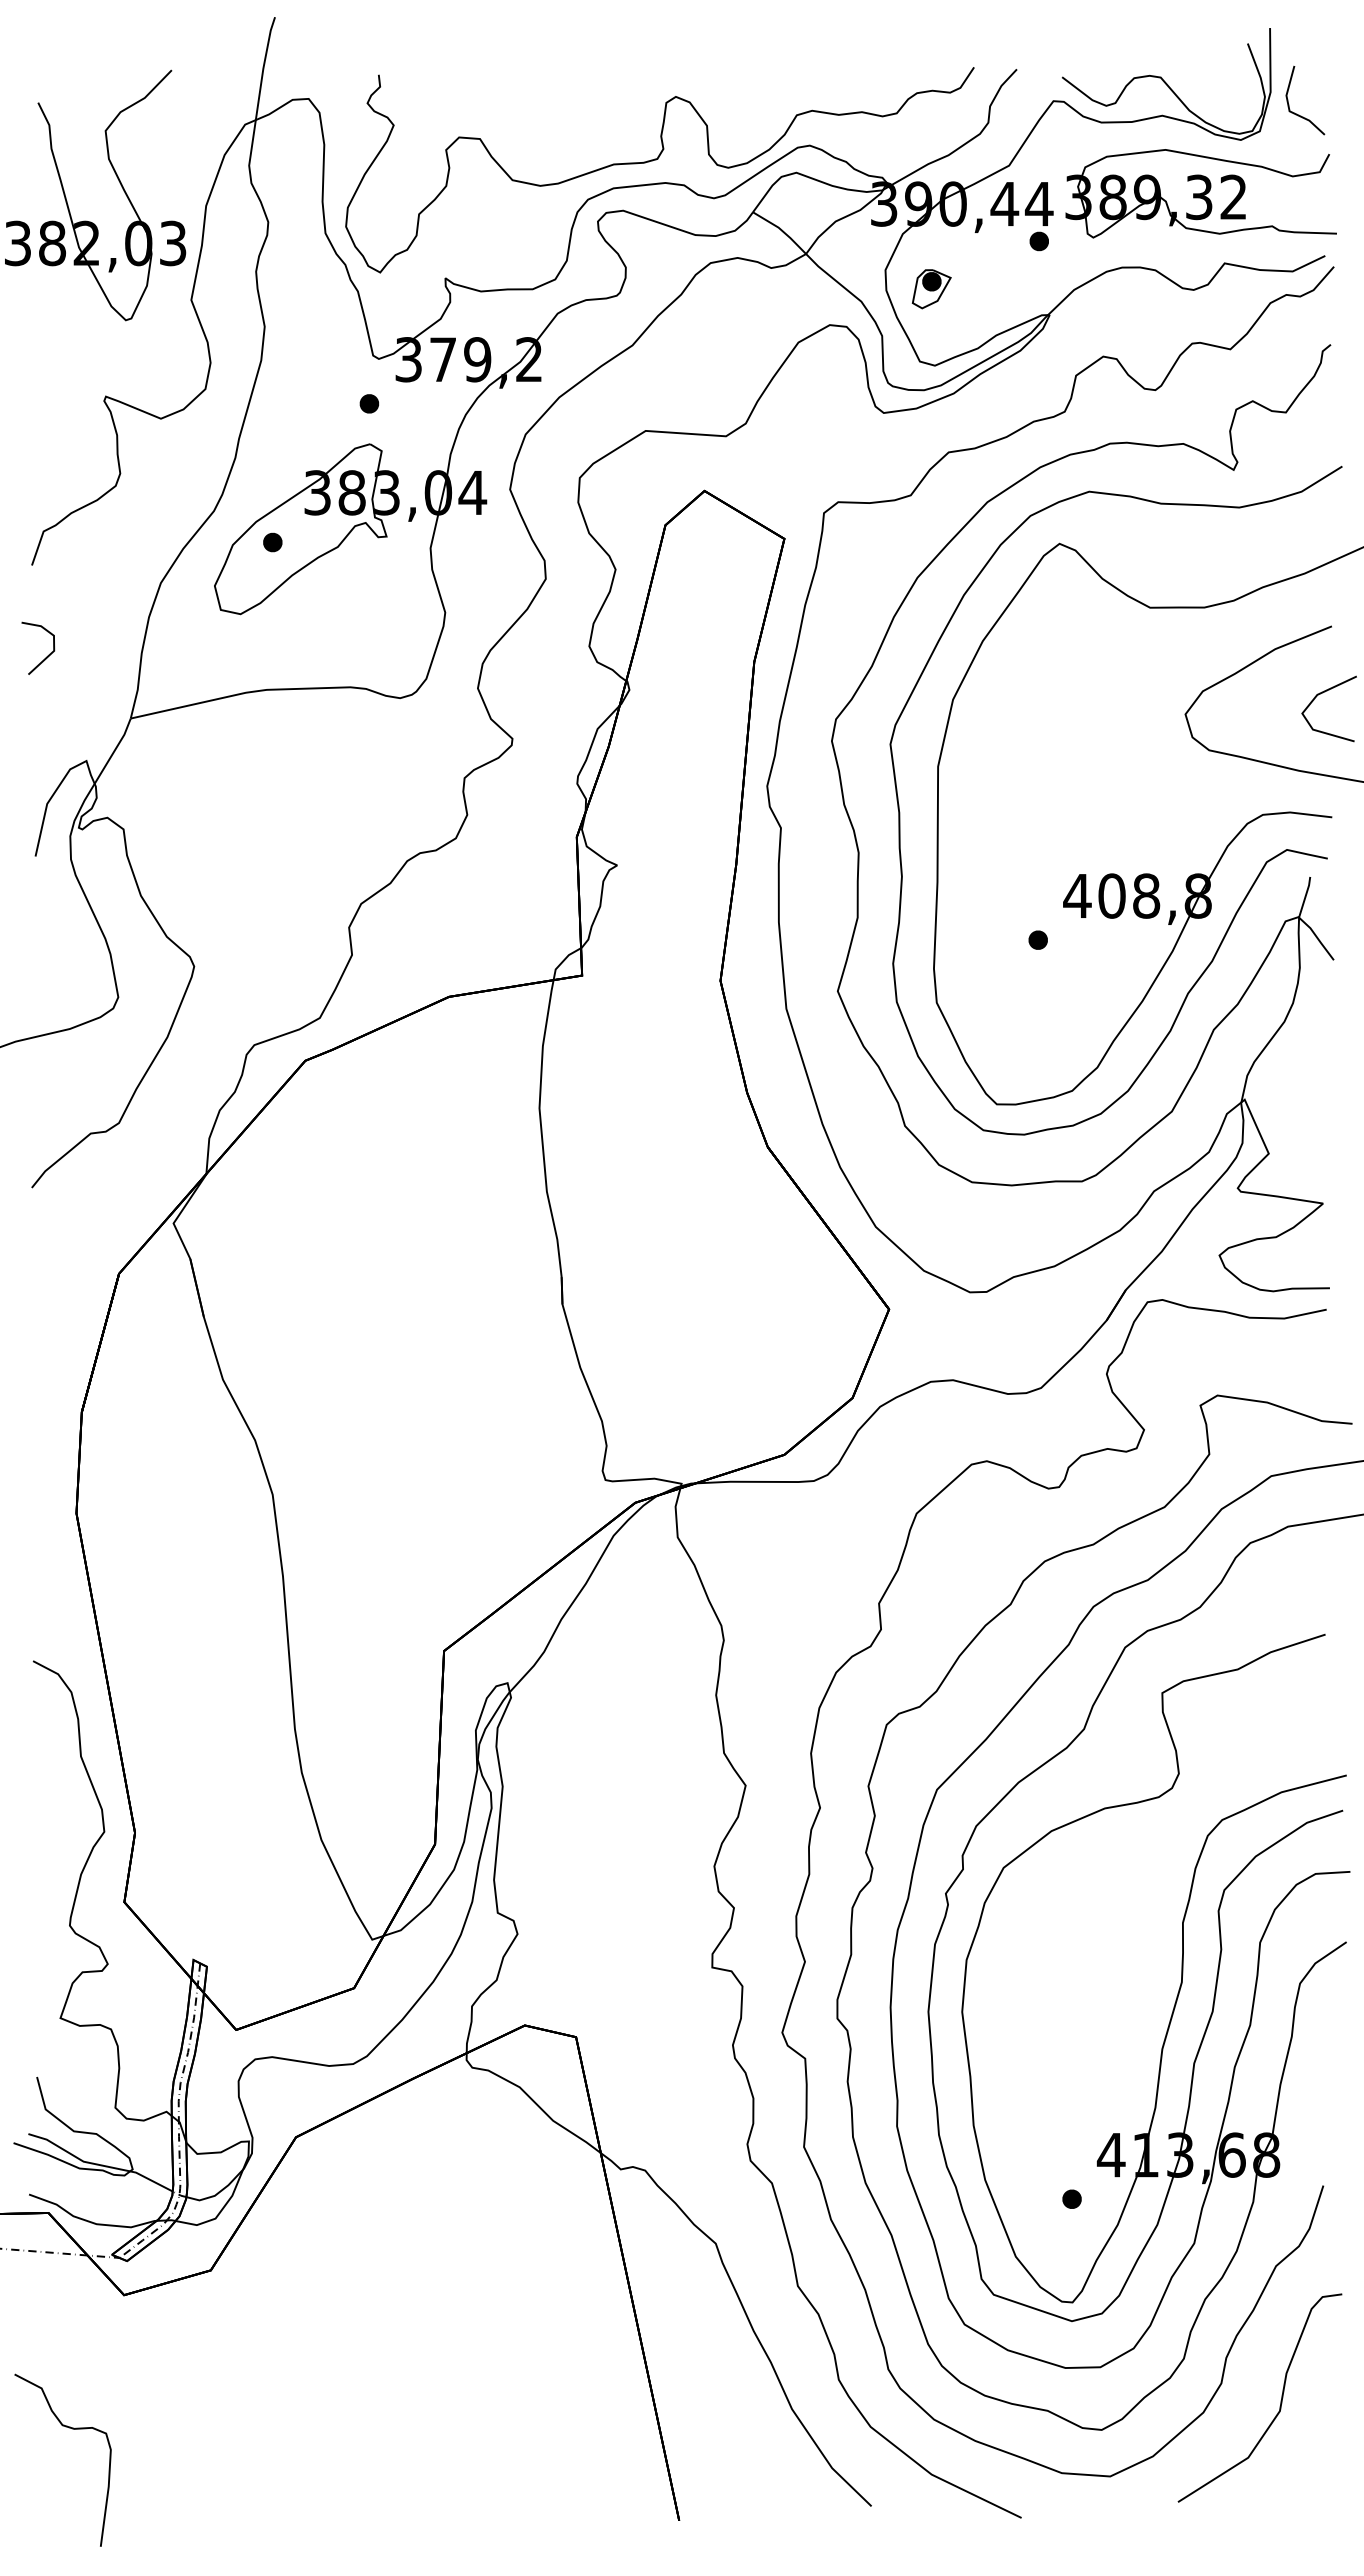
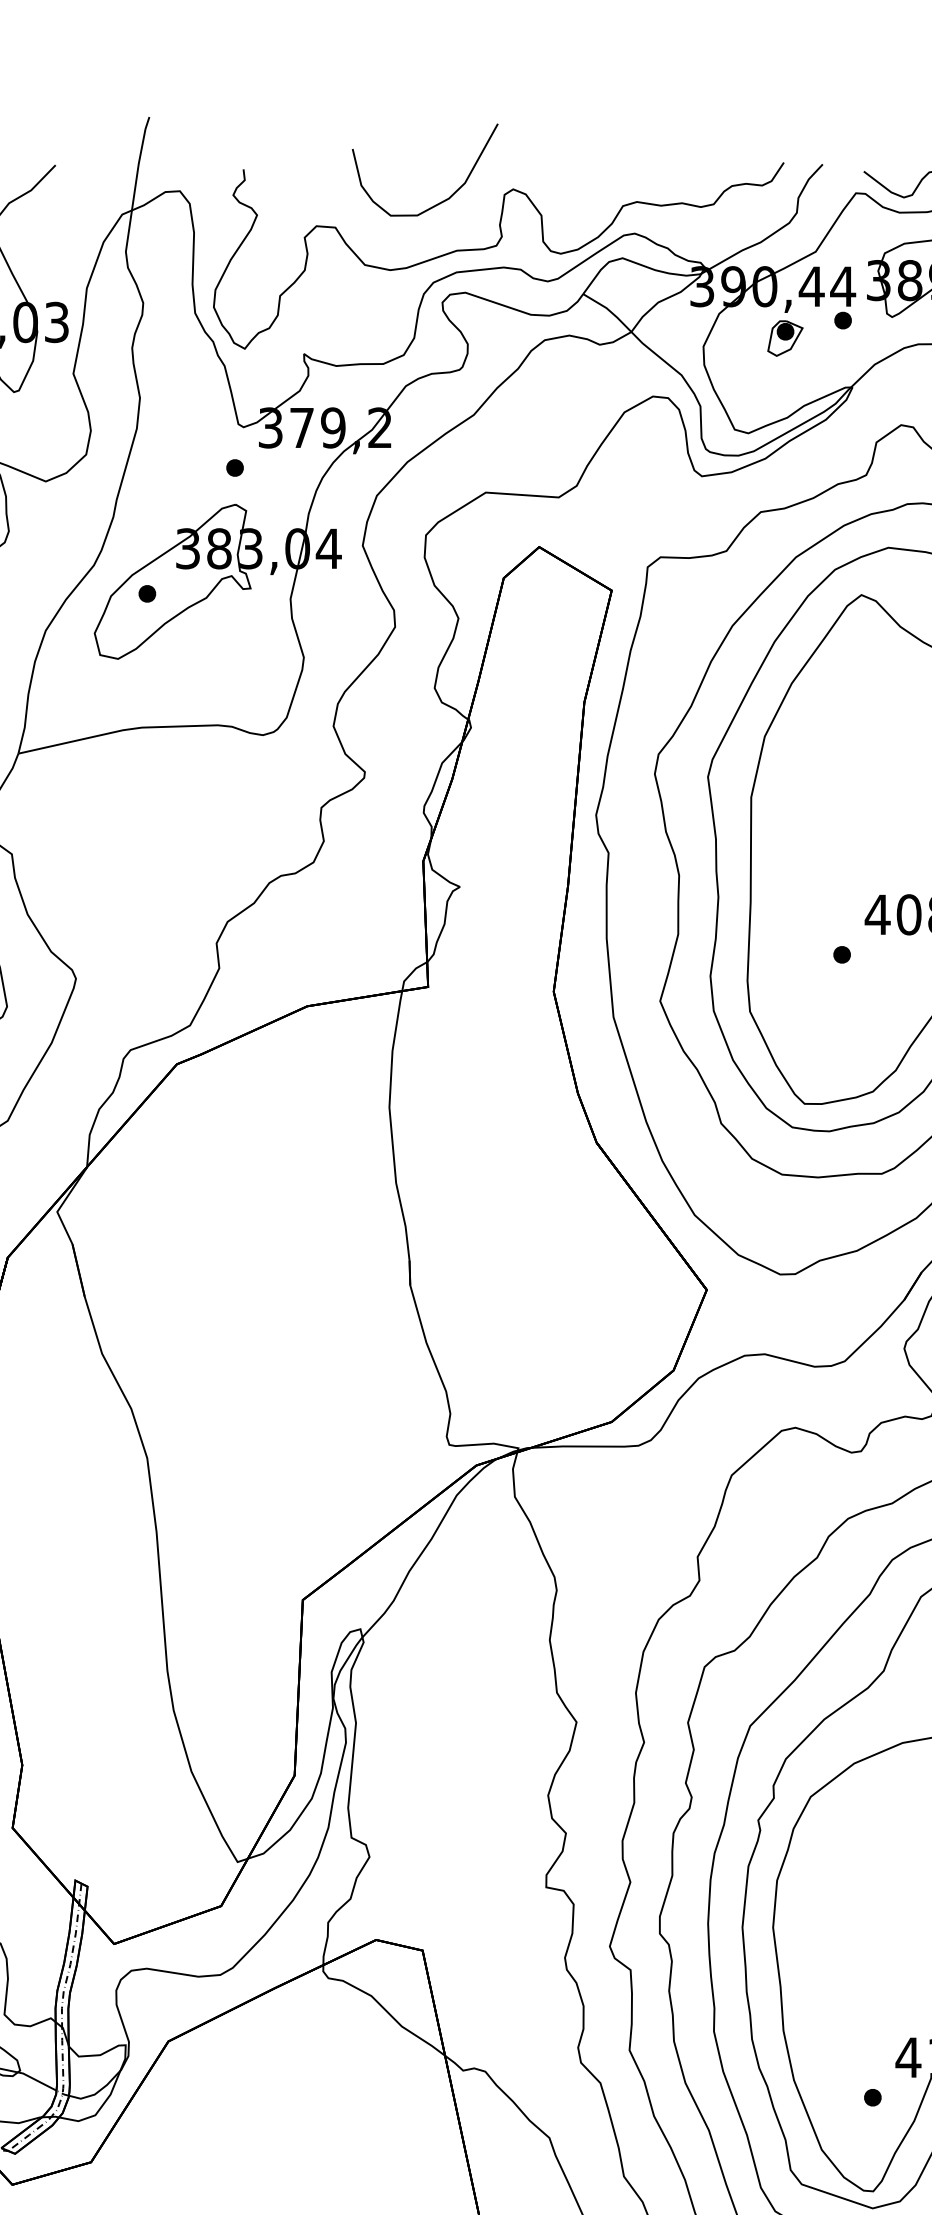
curve: (596, 110) -> (441, 201), added
part: (931, 289) -> (785, 338), moved

